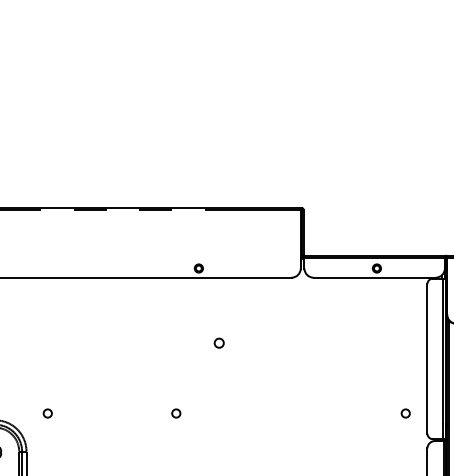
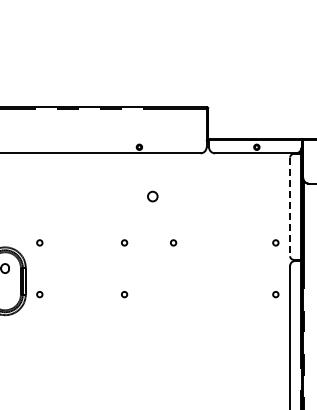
circle: (218, 343) -> (152, 196), size x1.6
line: (427, 359) -> (290, 207), solid -> dashed
circle: (250, 412) -> (173, 242), added

